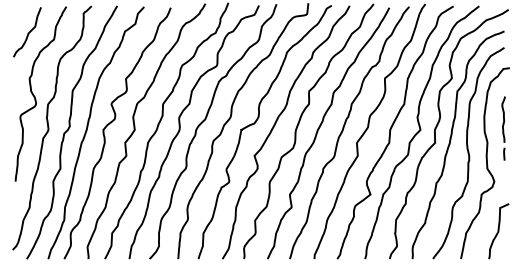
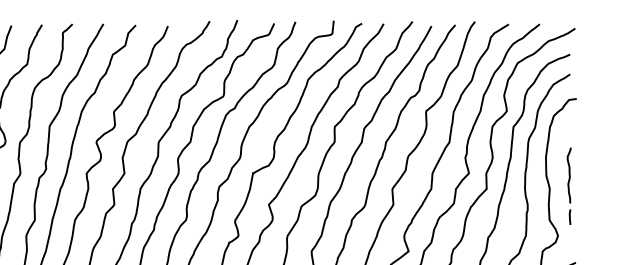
part: (503, 128) -> (569, 186), moved

